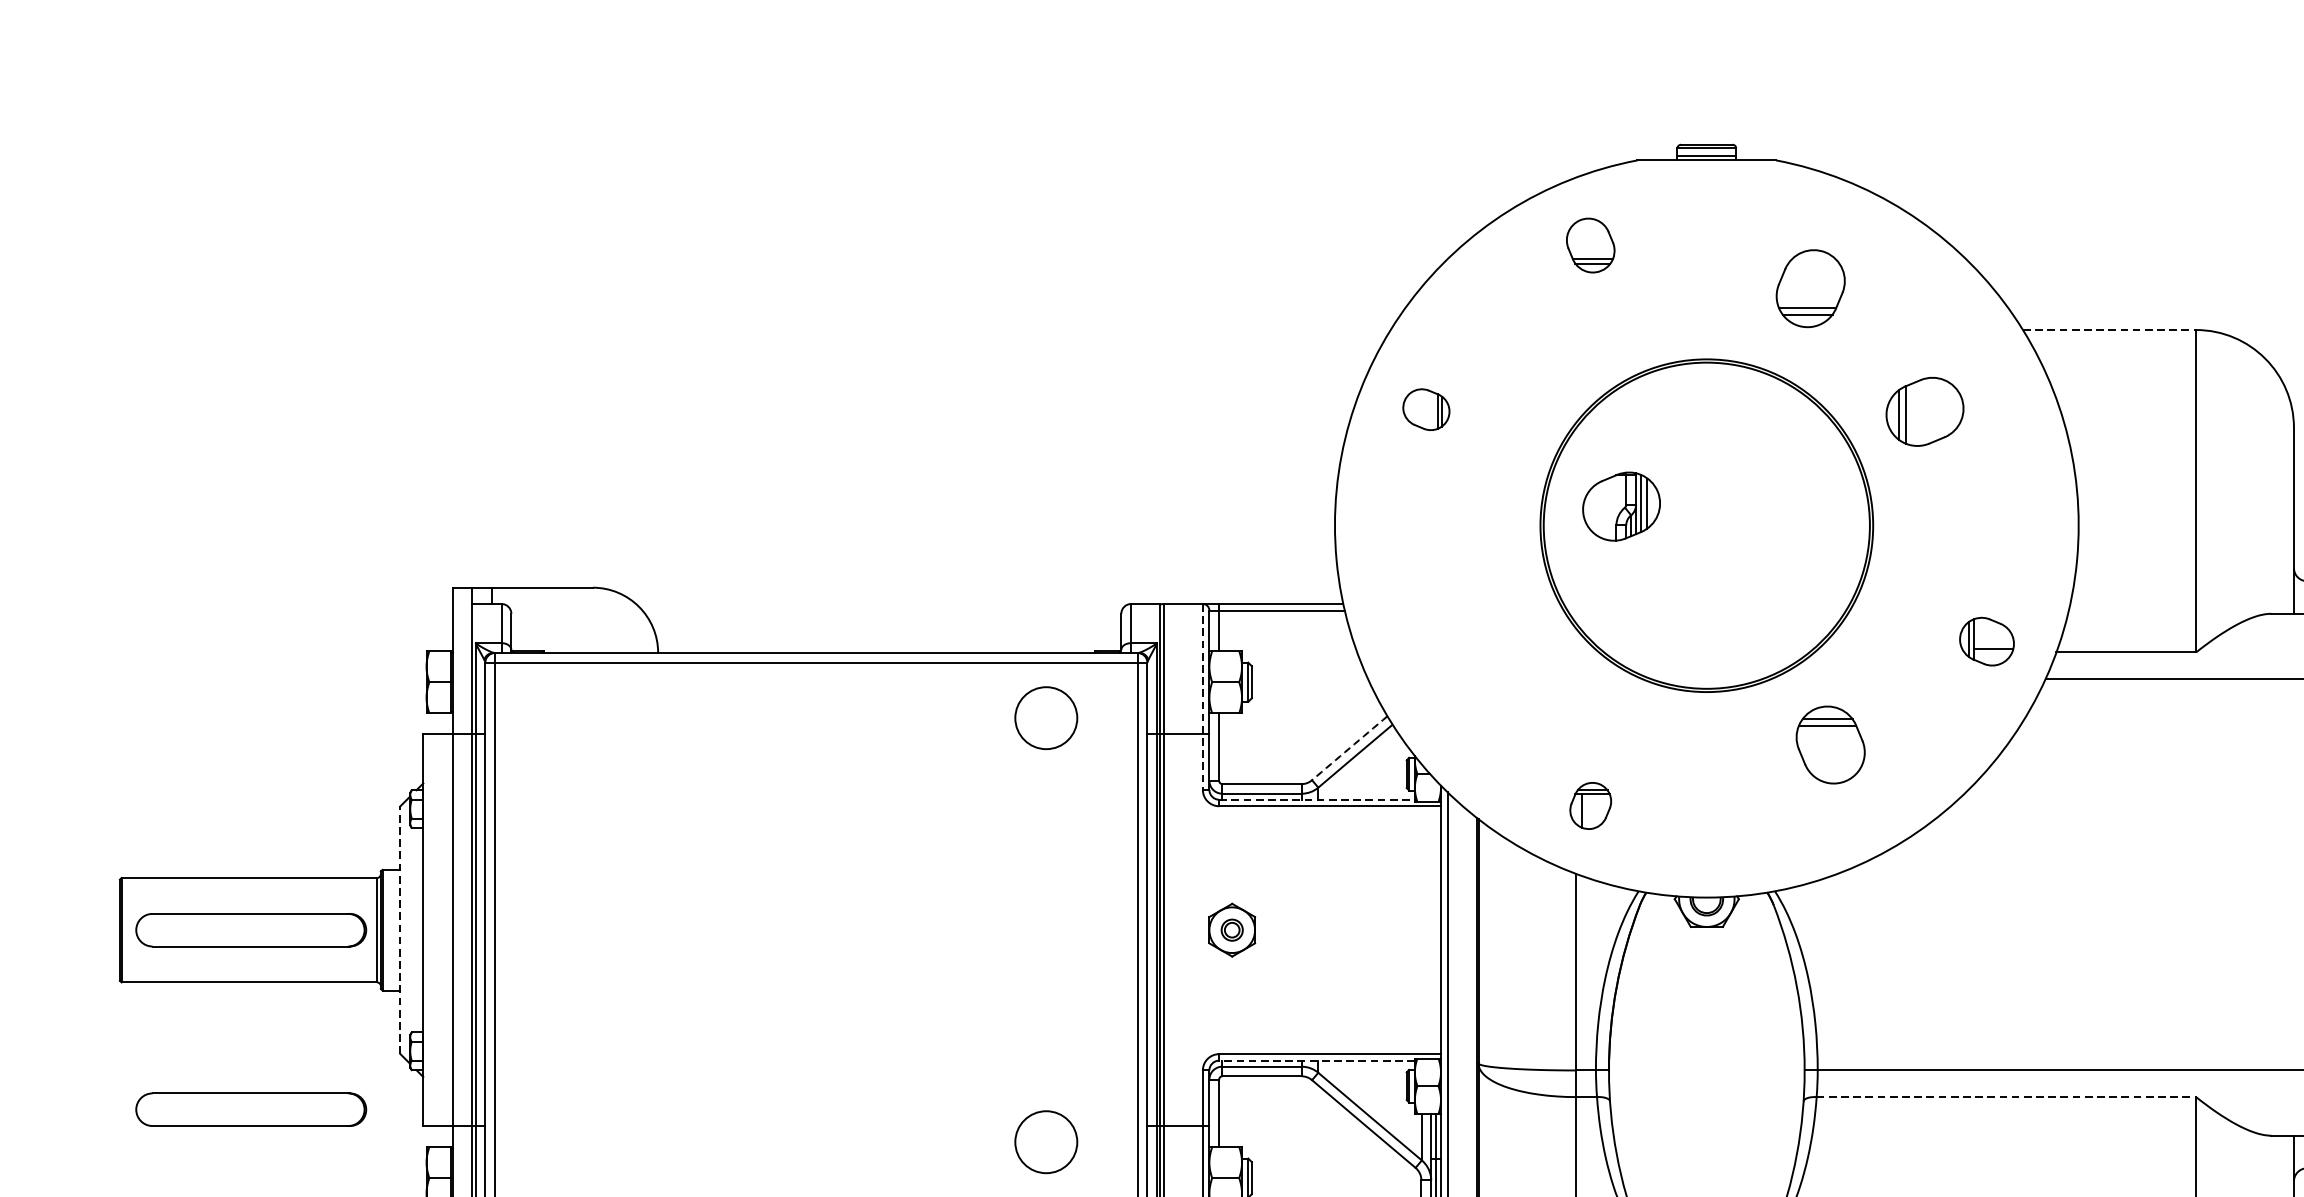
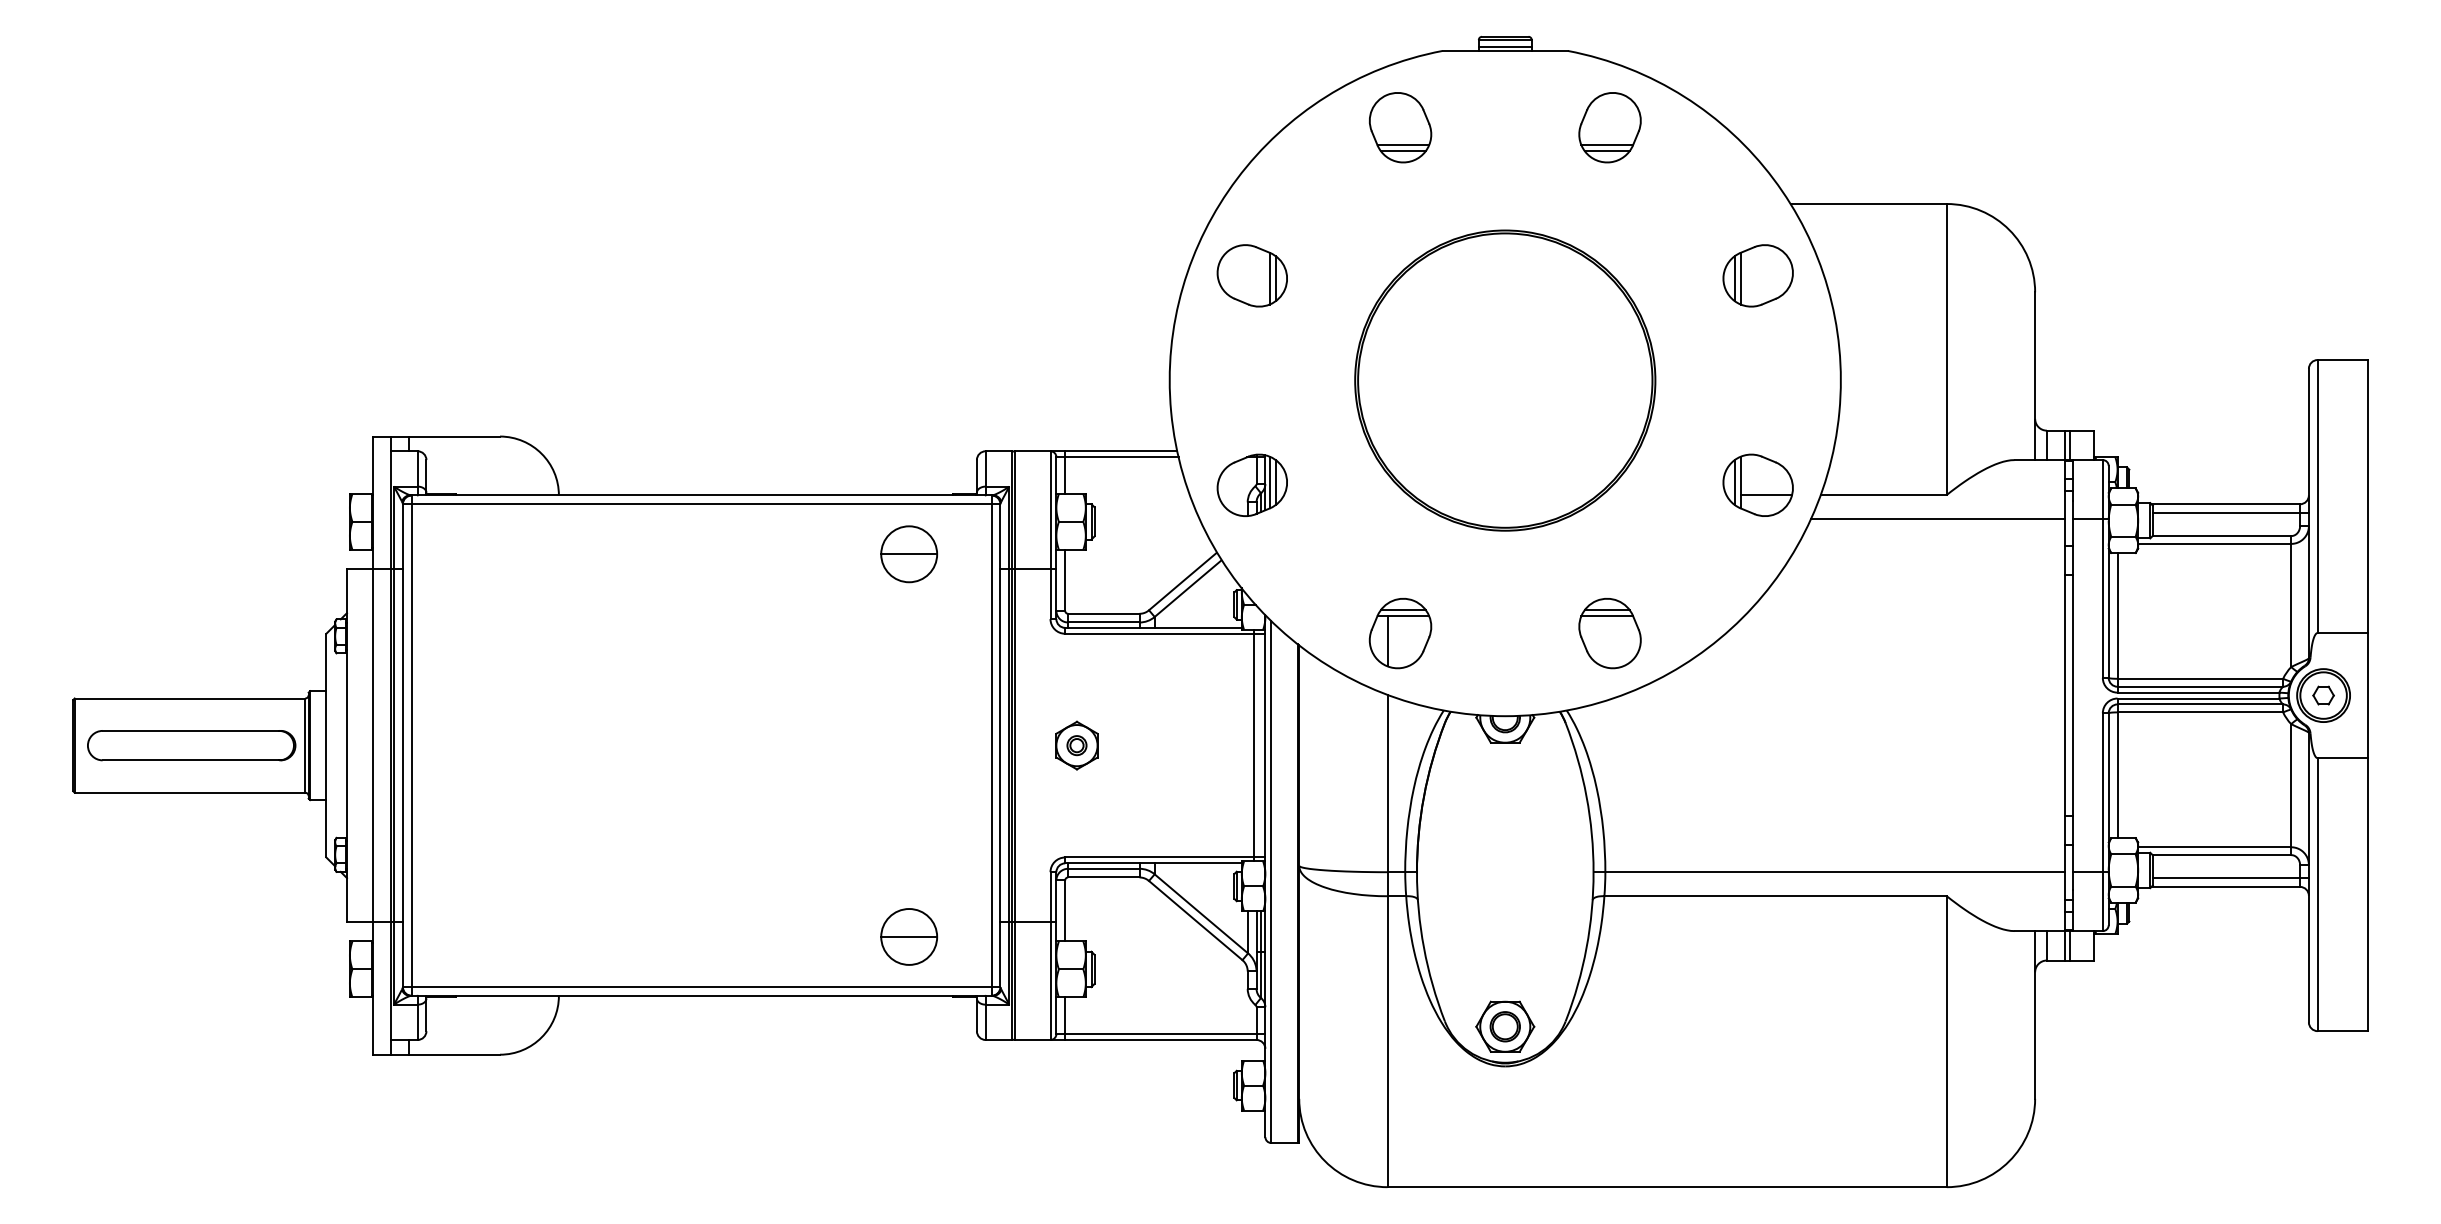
part: (1590, 245) -> (1400, 127), size x1.43
part: (1810, 288) -> (1609, 127), moved
line: (2110, 330) -> (1869, 204), dashed -> solid
part: (1425, 409) -> (1251, 275), size x1.67
part: (1924, 411) -> (1757, 275), moved
part: (1620, 505) -> (1251, 484), moved
part: (1986, 640) -> (1757, 484), size x1.43
line: (1202, 697) -> (1050, 535), dashed -> solid
line: (1046, 718) -> (909, 554), added
part: (1830, 745) -> (1609, 633), moved
arc: (1350, 748) -> (1183, 581), dashed -> solid
line: (1318, 799) -> (1154, 627), dashed -> solid
part: (1590, 805) -> (1400, 633), size x1.67
line: (400, 930) -> (326, 745), dashed -> solid
line: (1427, 930) -> (1253, 745), added
line: (1317, 1060) -> (1153, 863), dashed -> solid
line: (2007, 1097) -> (1776, 896), dashed -> solid
part: (251, 1109) -> (191, 907), removed
line: (1046, 1141) -> (909, 936), added

